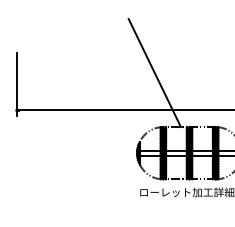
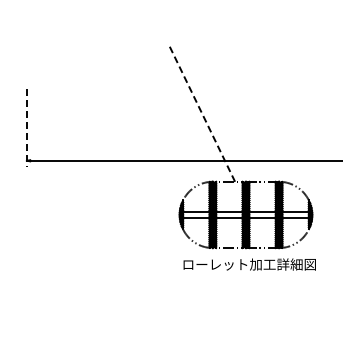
line: (154, 72) -> (201, 112), solid -> dashed
line: (16, 84) -> (26, 128), solid -> dashed

